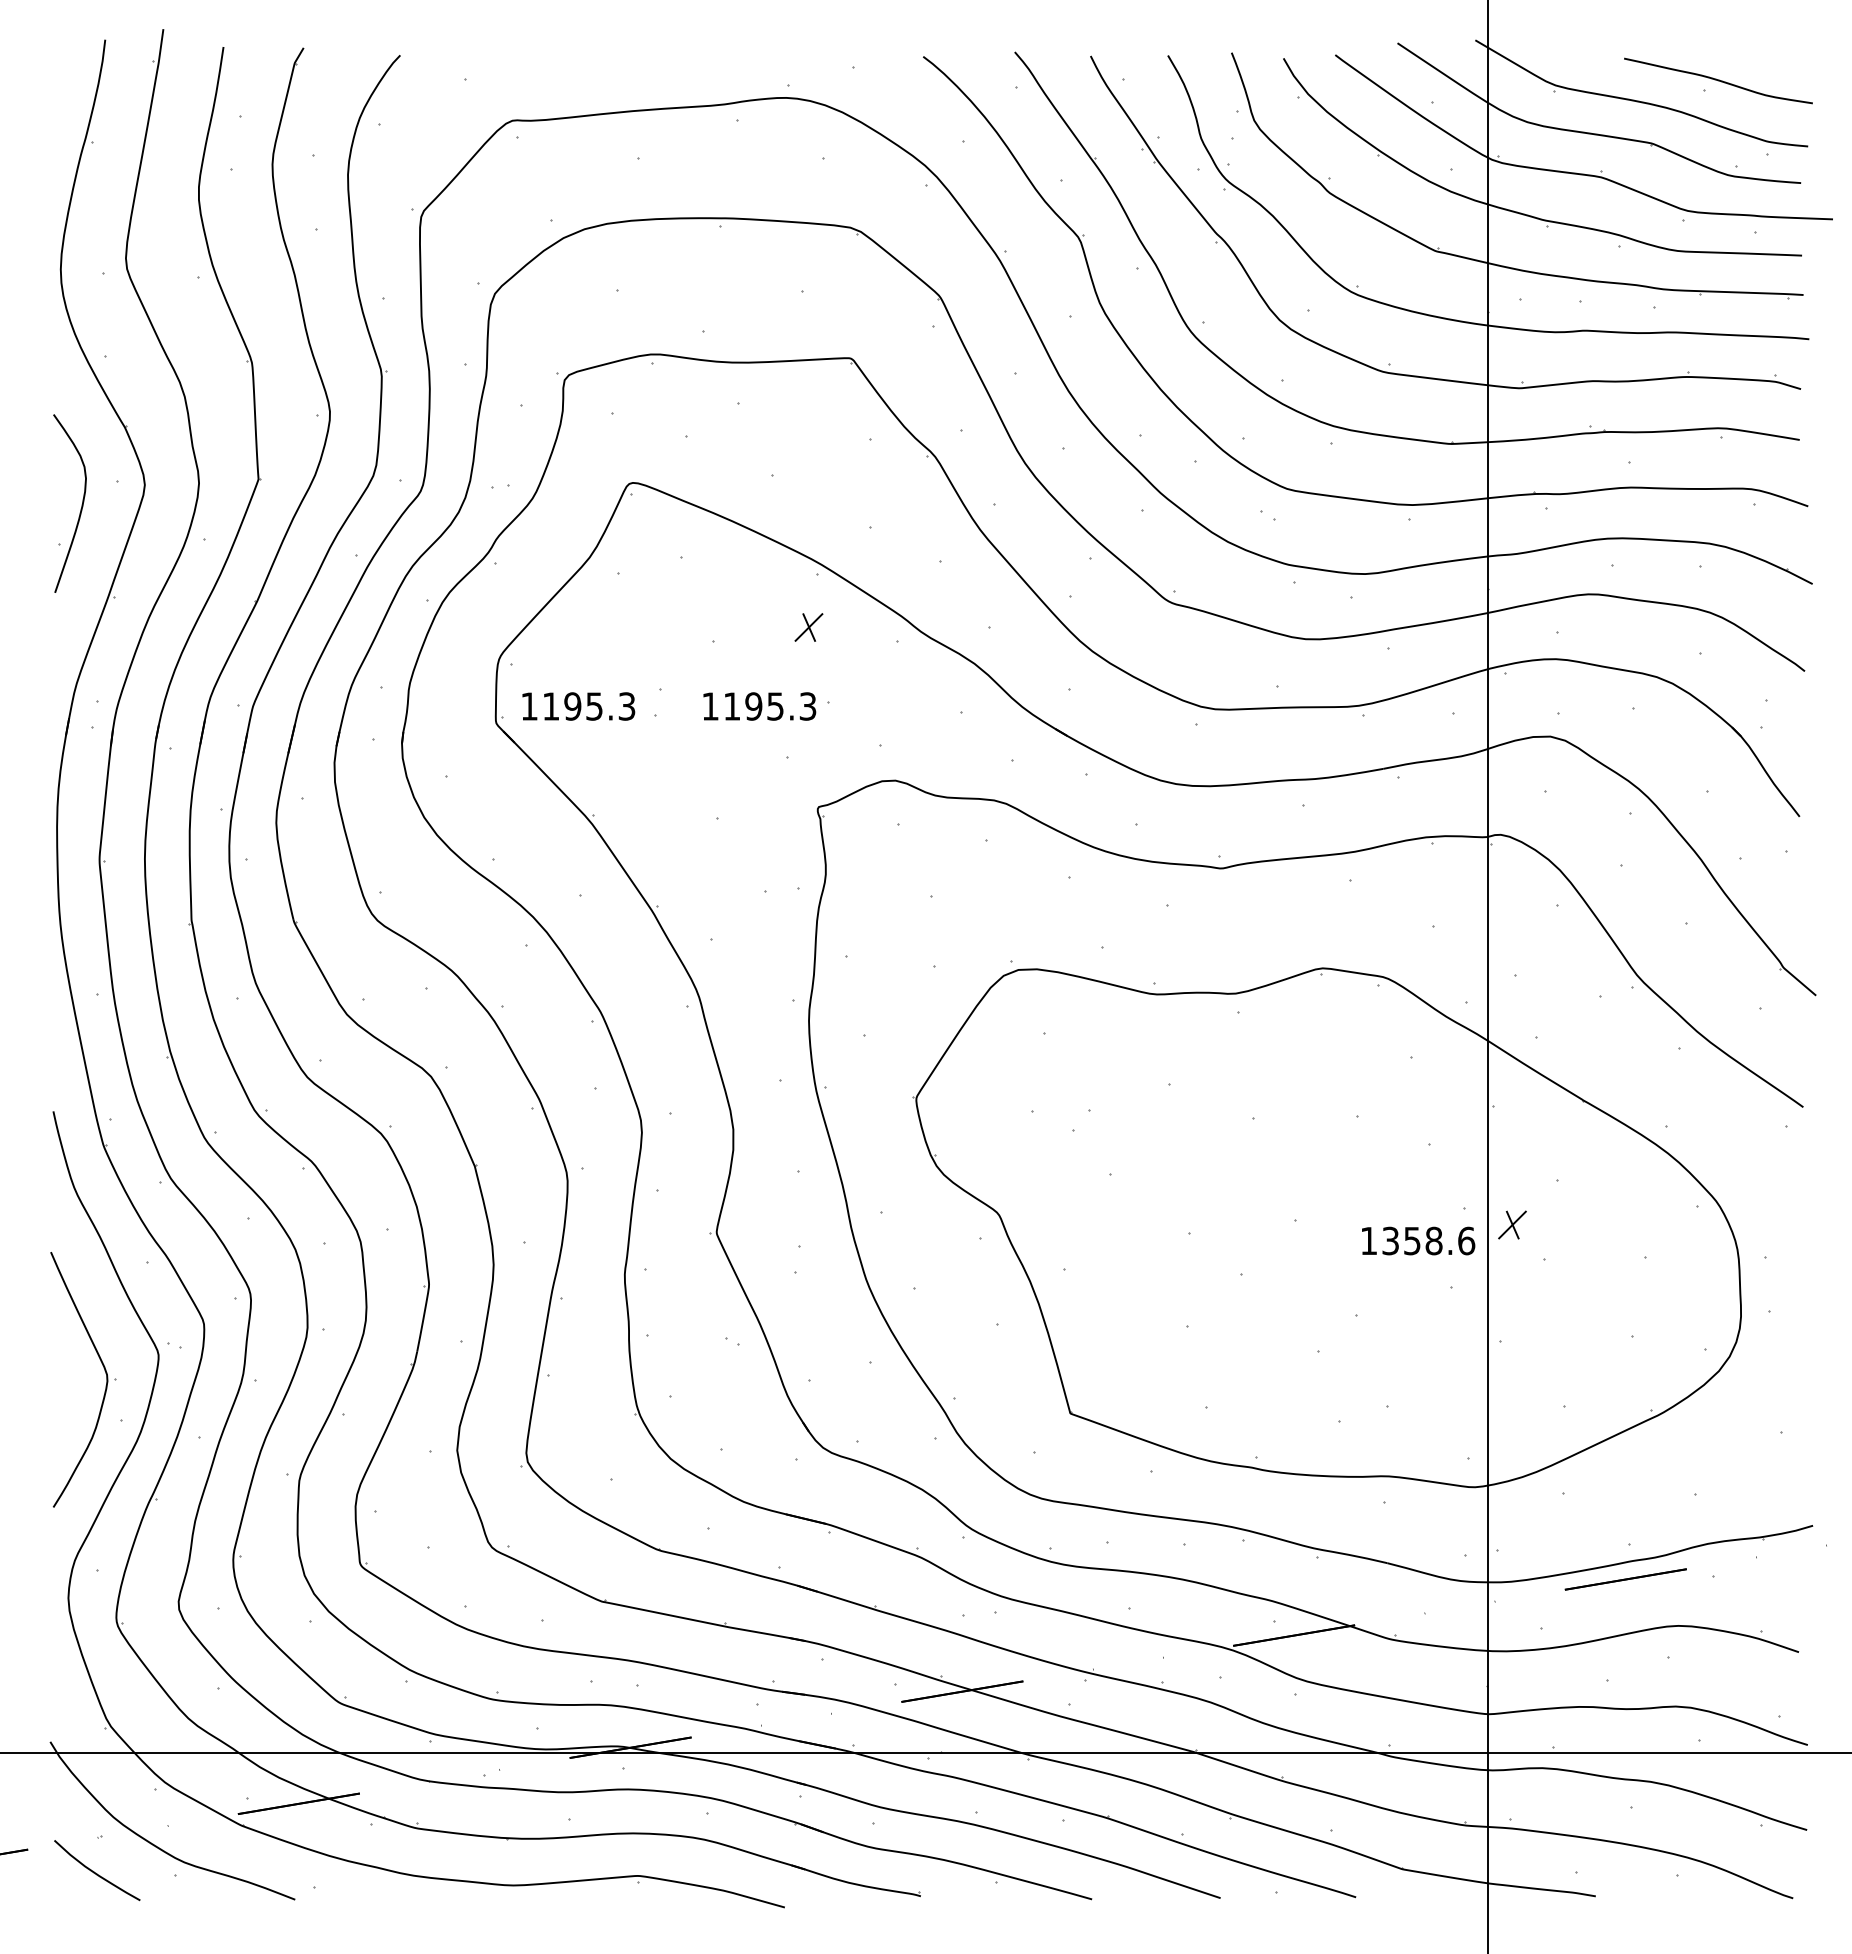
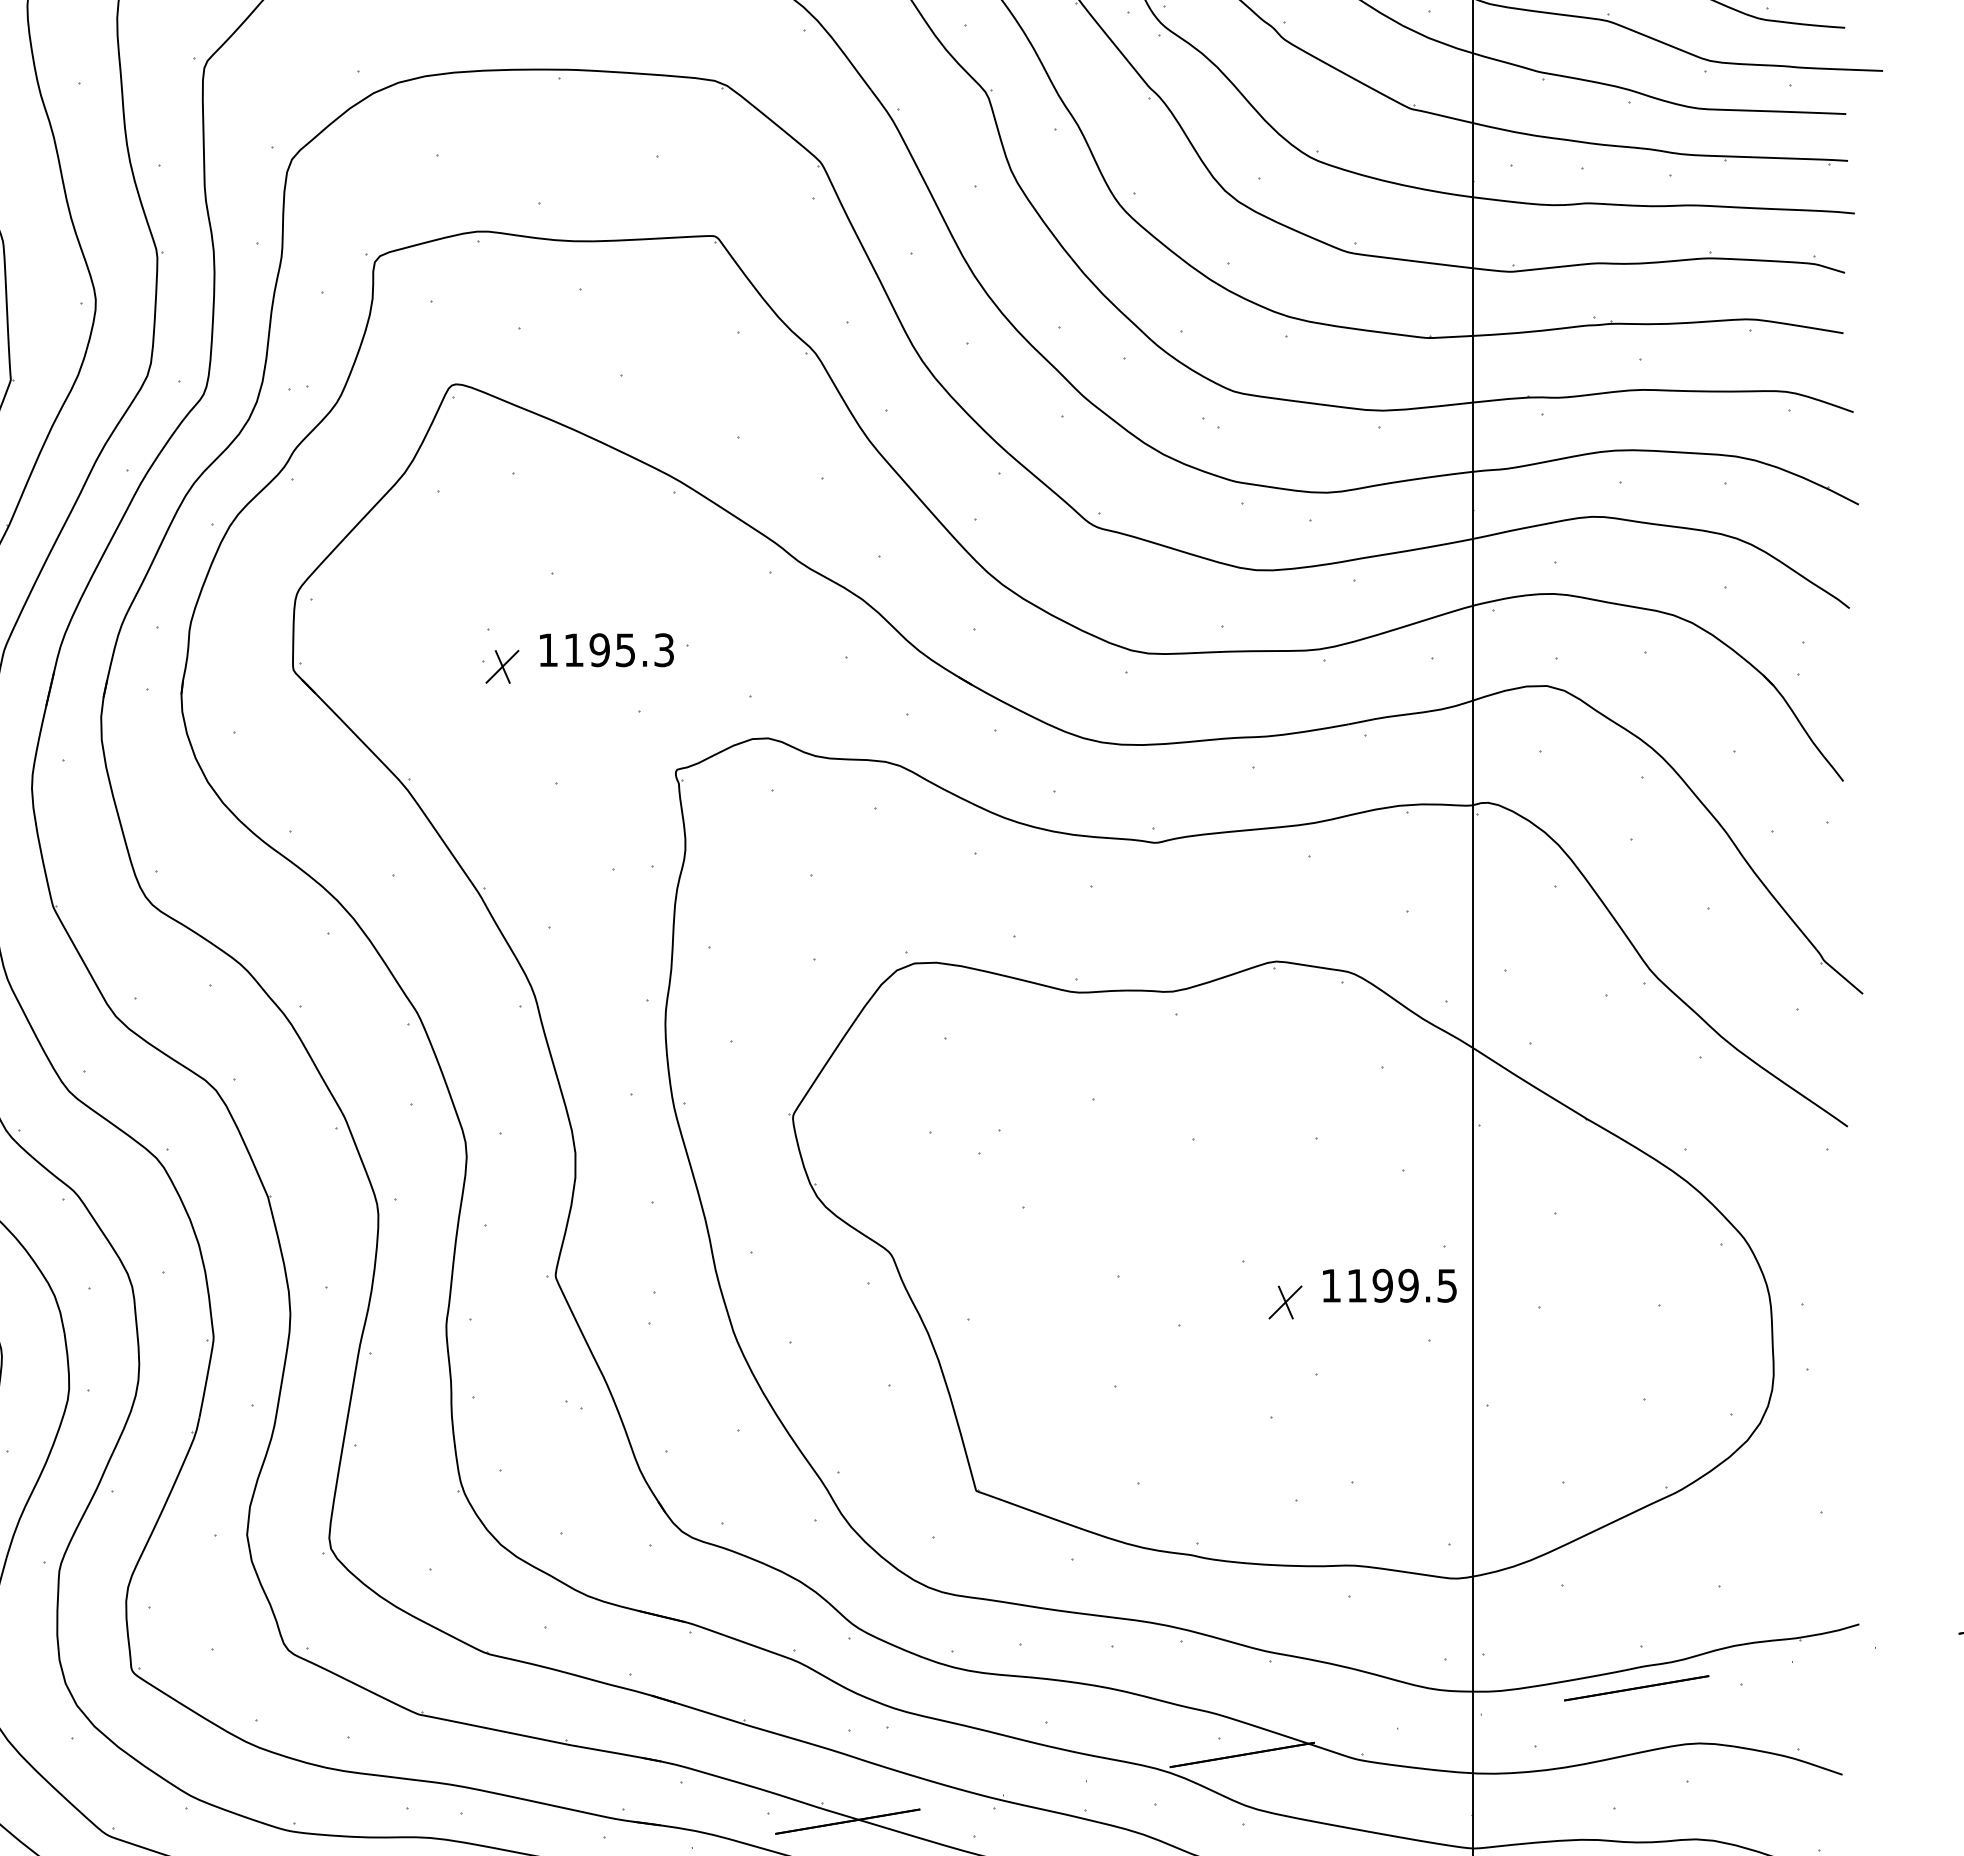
part: (808, 627) -> (501, 666), moved
part: (578, 706) -> (391, 650), removed
part: (1512, 1224) -> (1285, 1301), moved
text: (1428, 1240) -> (1402, 1285), 1358.6 -> 1199.5

